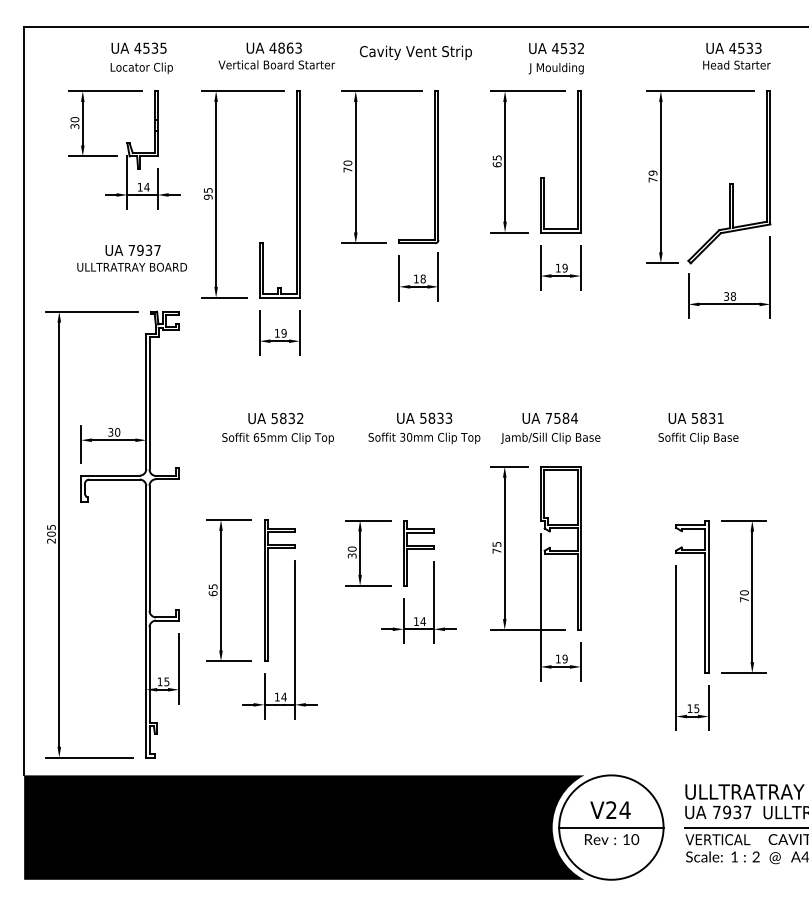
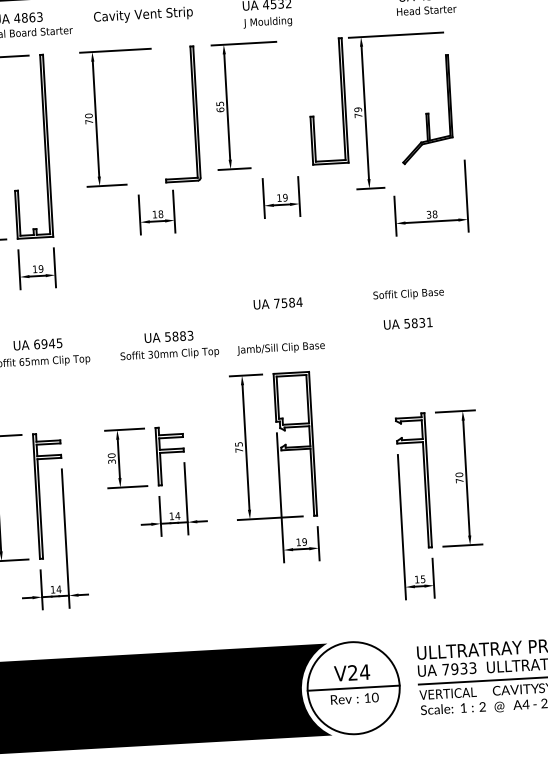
part: (577, 161) -> (342, 100), moved
part: (434, 167) -> (193, 113), moved
part: (729, 177) -> (425, 109), size x0.7
text: (440, 417) -> (182, 335), 5833 -> 5883
text: (549, 417) -> (277, 302), moved
text: (287, 418) -> (48, 343), 5832 -> 6945
text: (698, 438) -> (408, 294), moved
text: (747, 812) -> (472, 668), 7937 -> 7933

